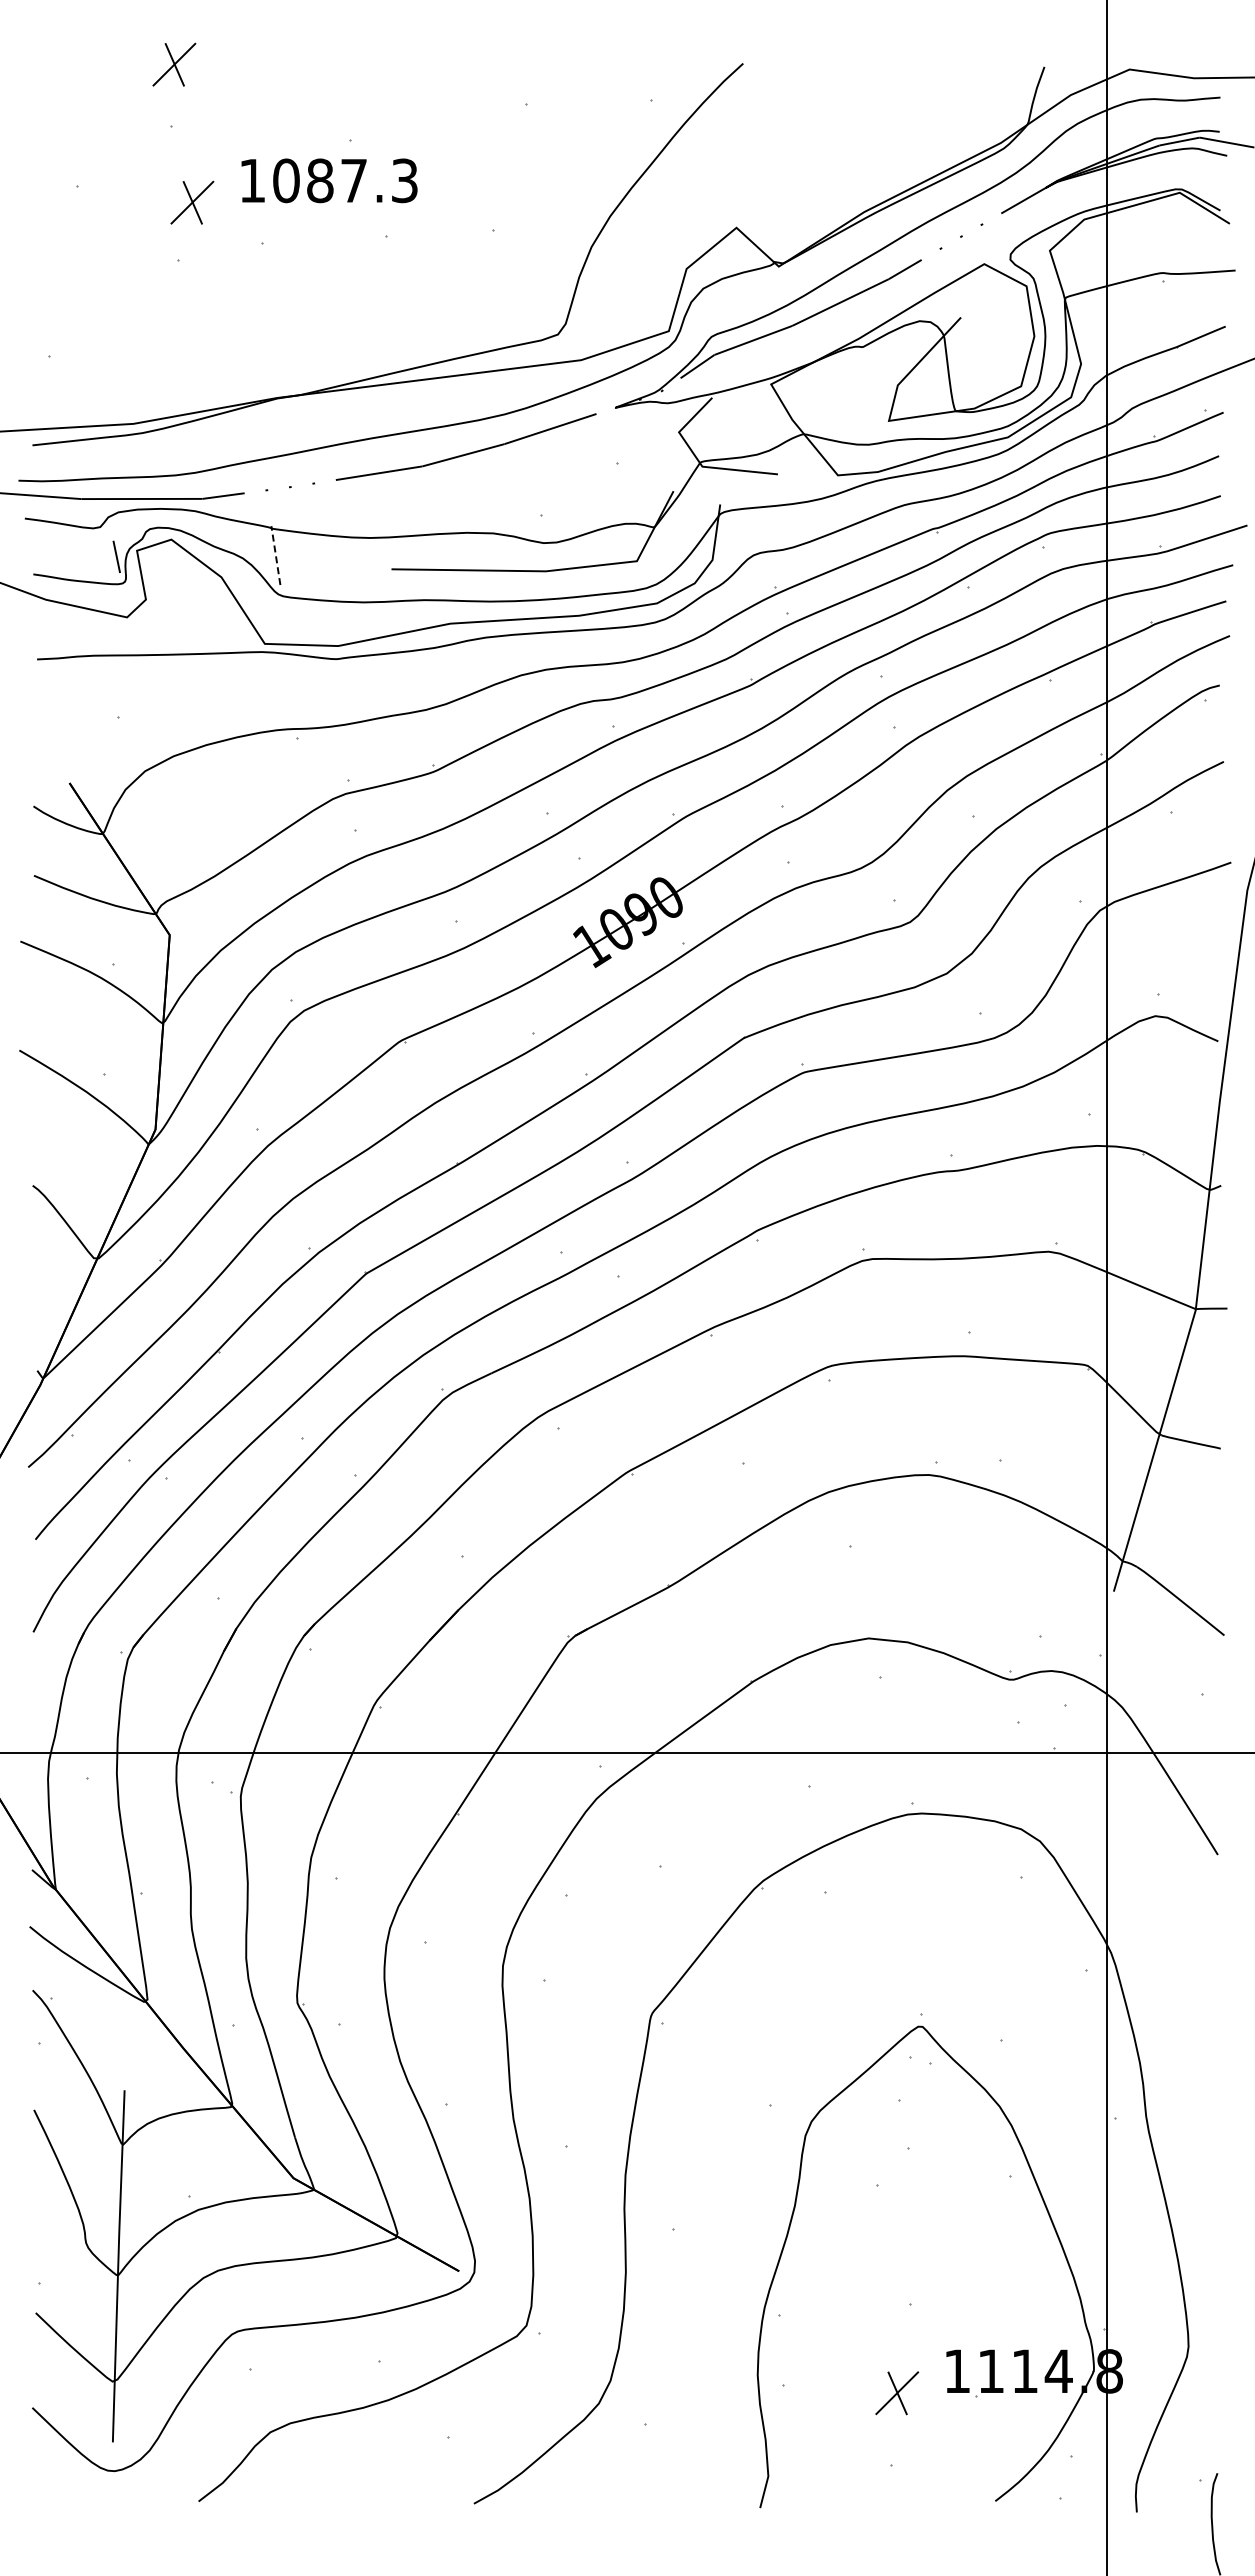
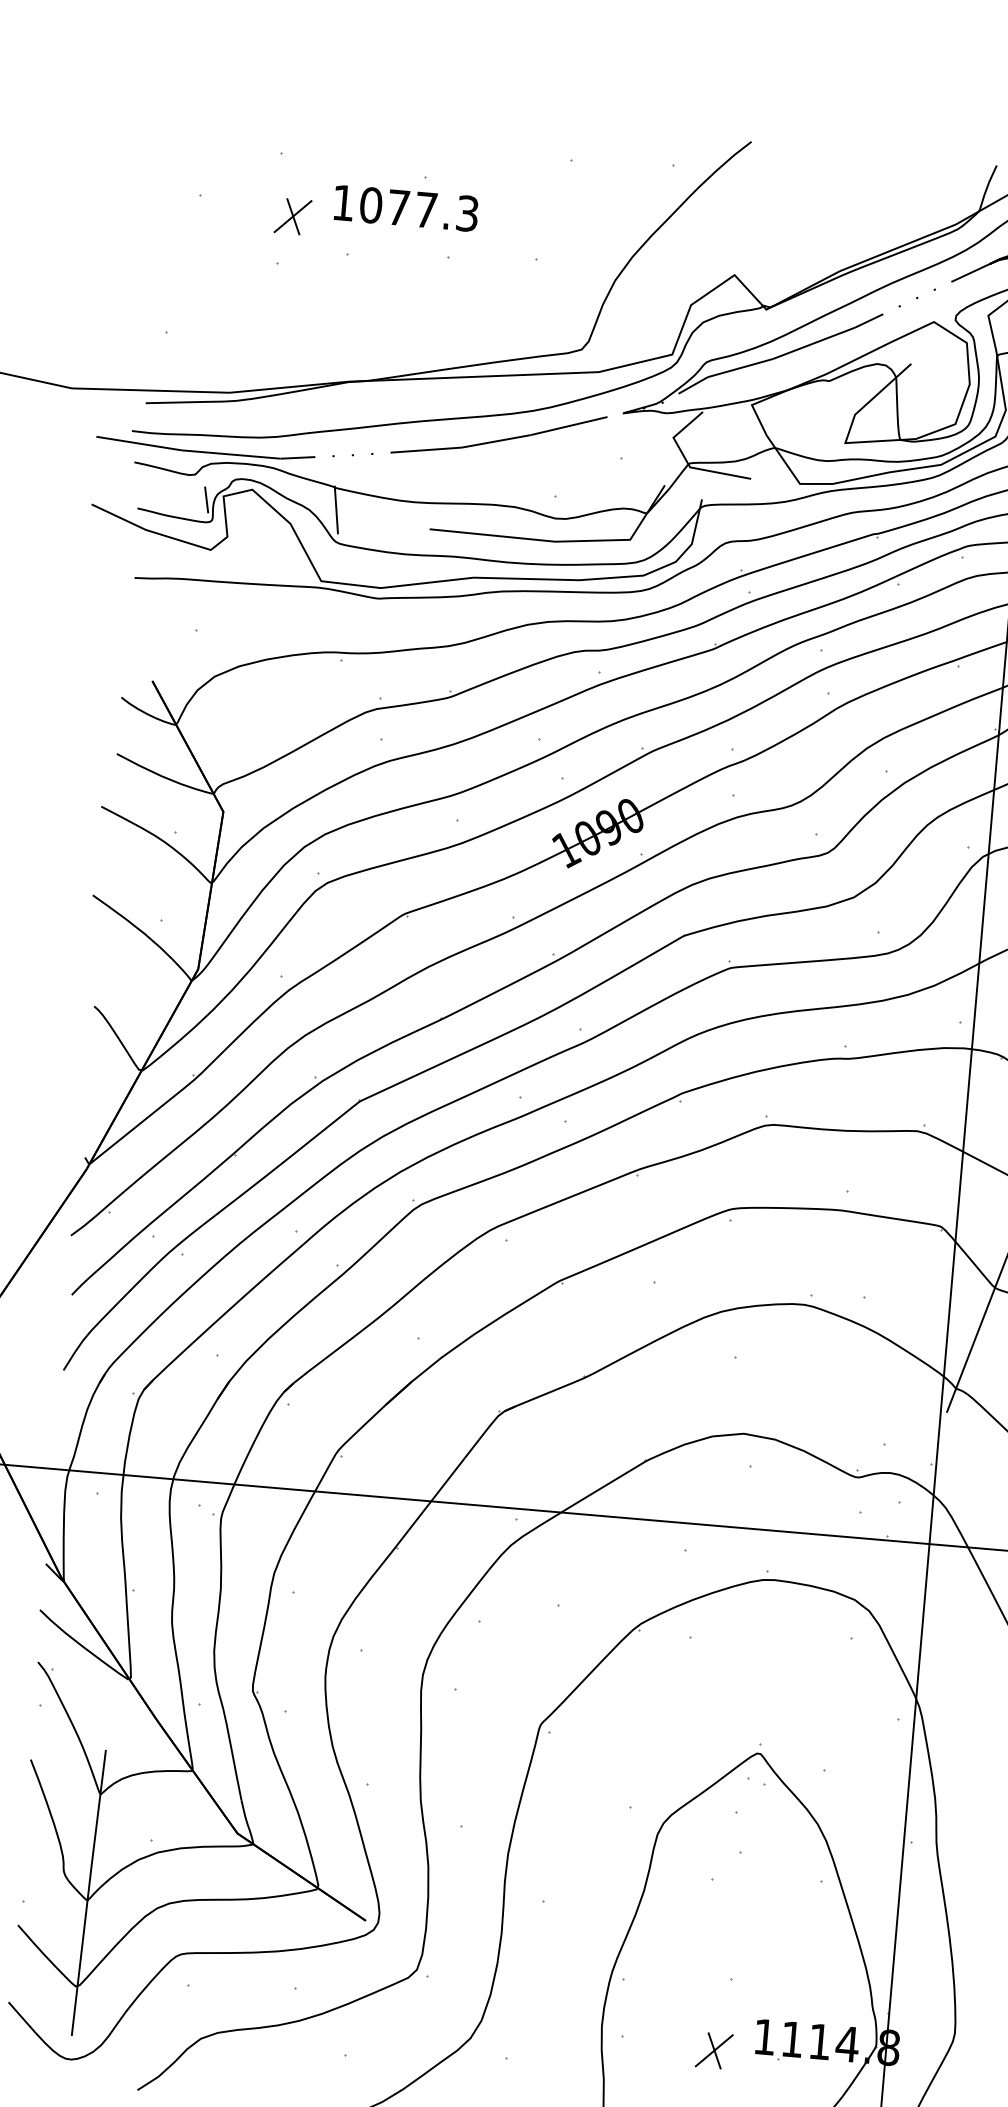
part: (174, 64) -> (288, 102), removed
text: (320, 180) -> (398, 207), 1087.3 -> 1077.3
line: (275, 555) -> (336, 509), dashed -> solid

